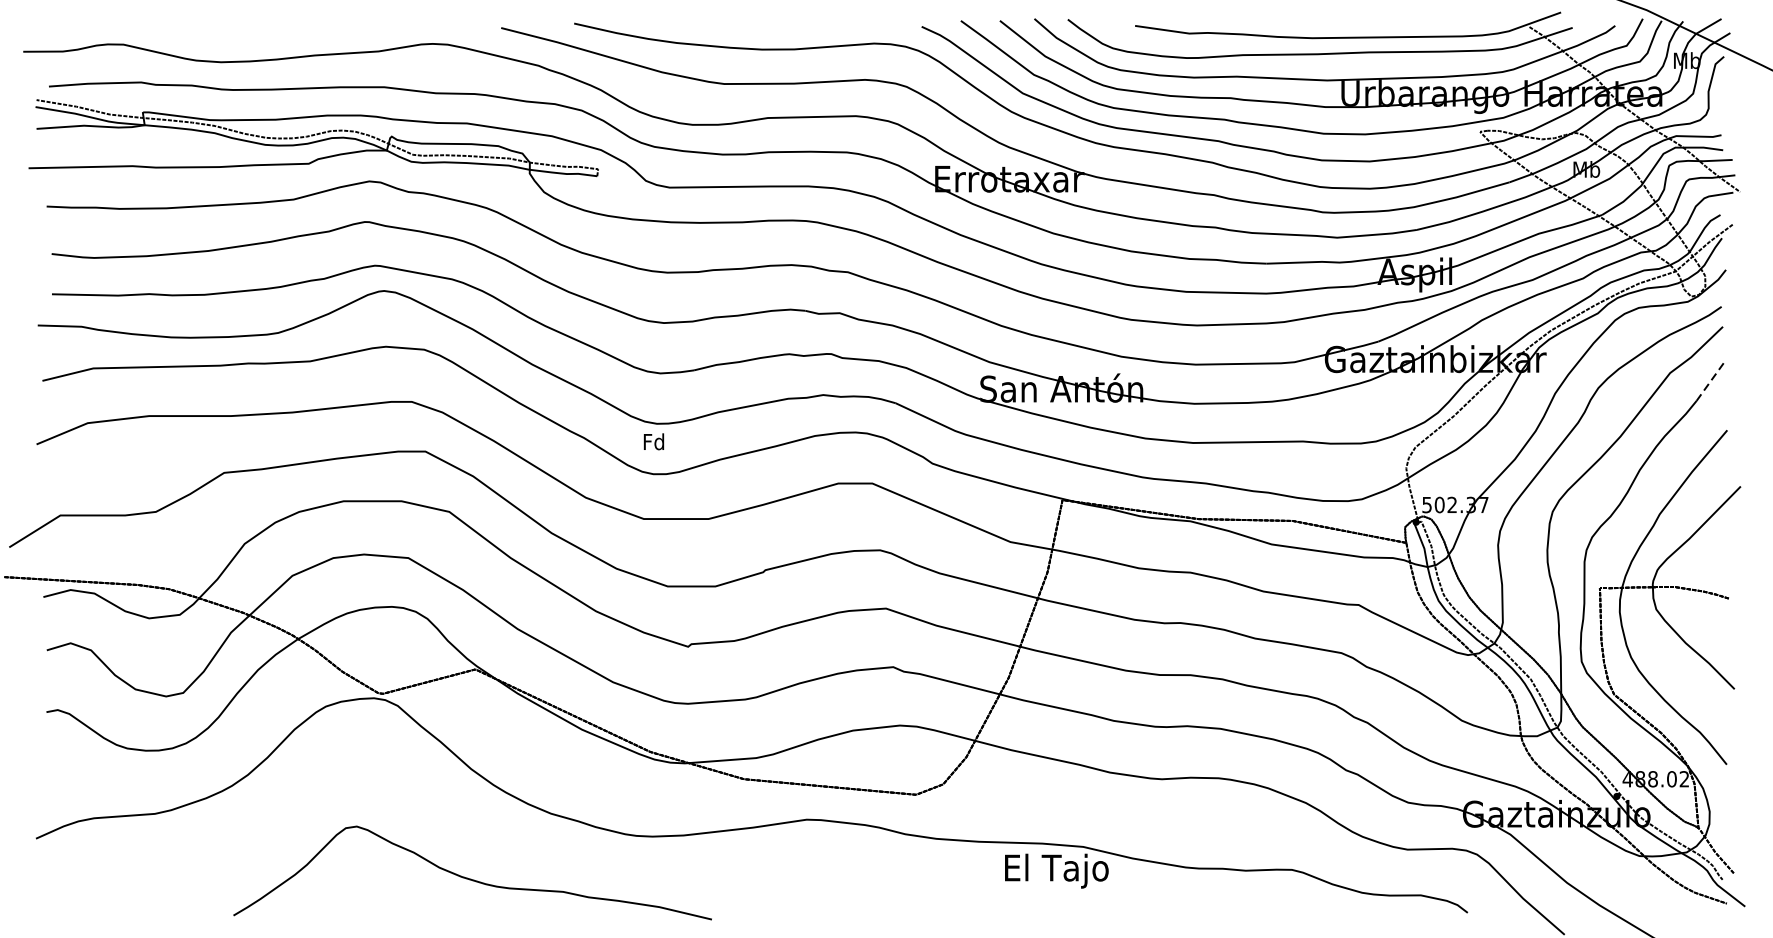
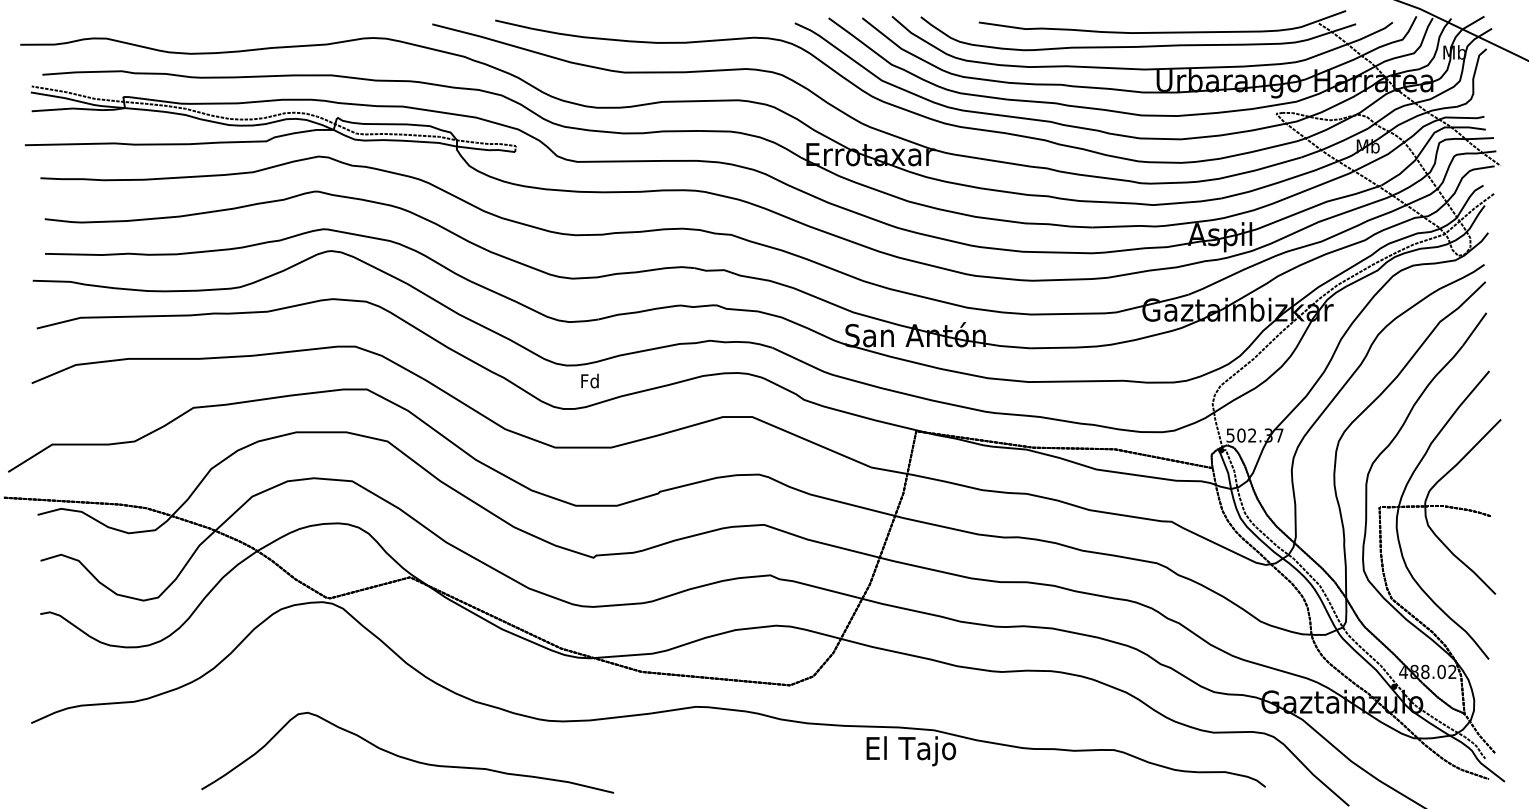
line: (1711, 380) -> (1475, 328), dashed -> solid
text: (653, 441) -> (589, 380), moved

